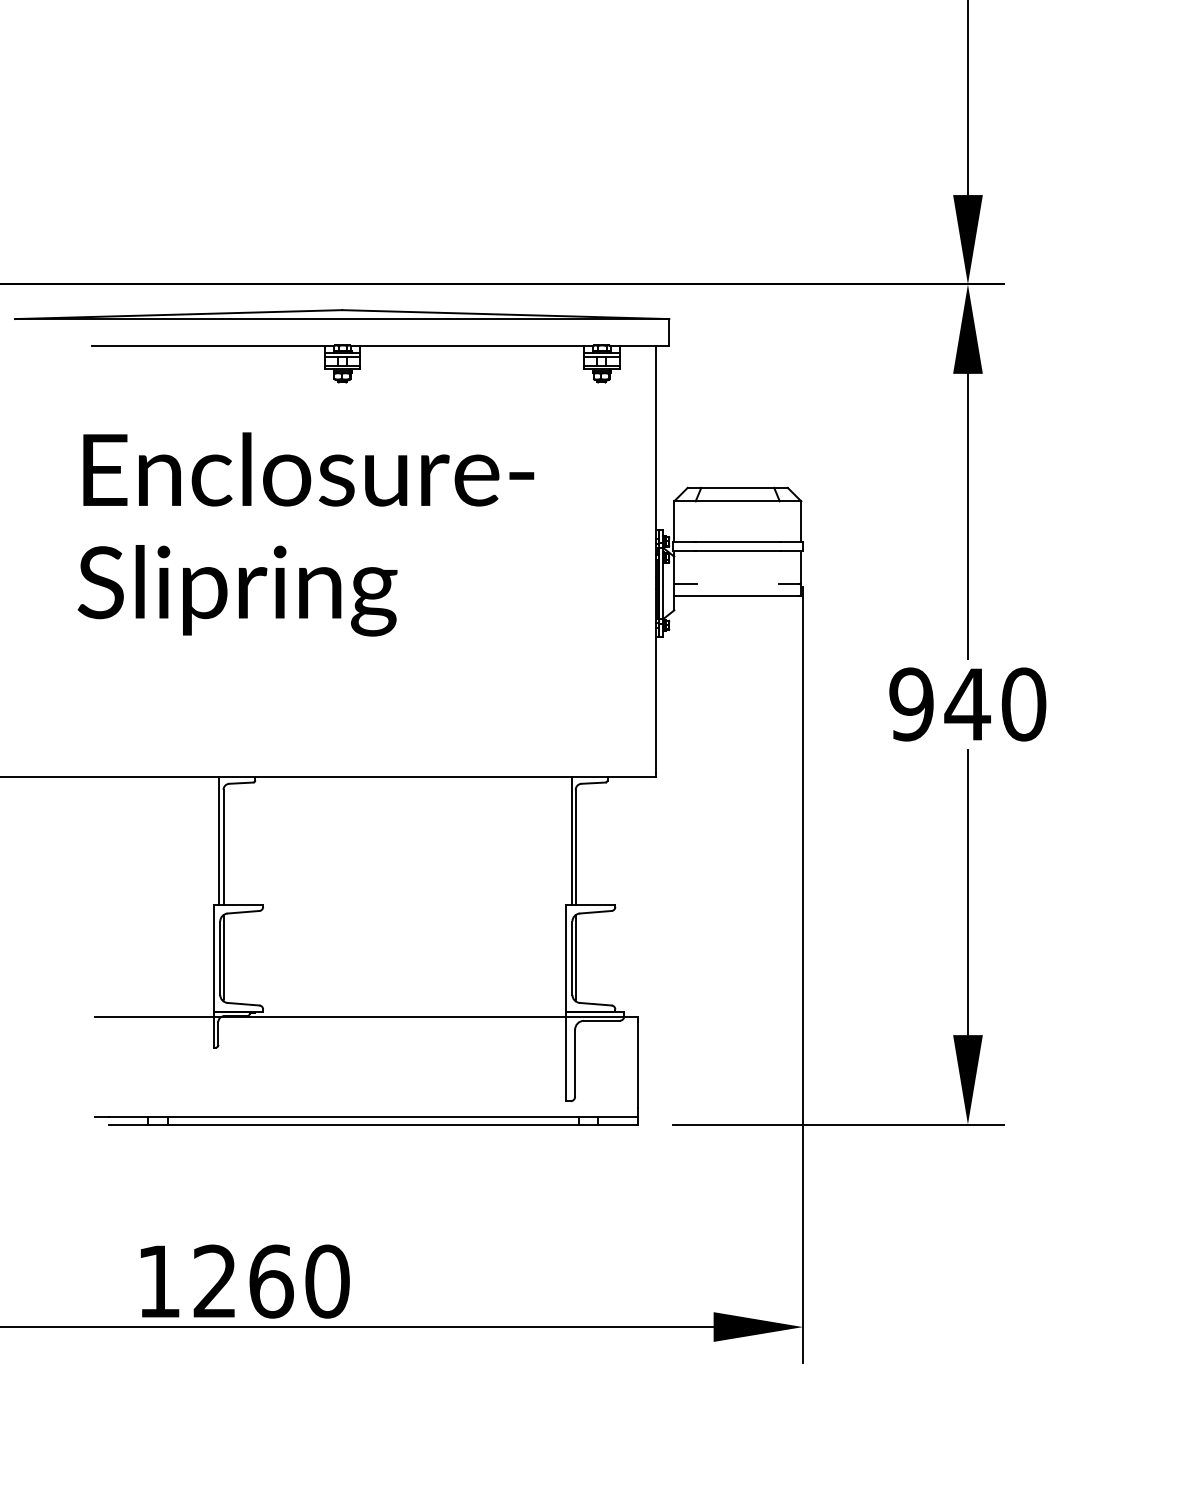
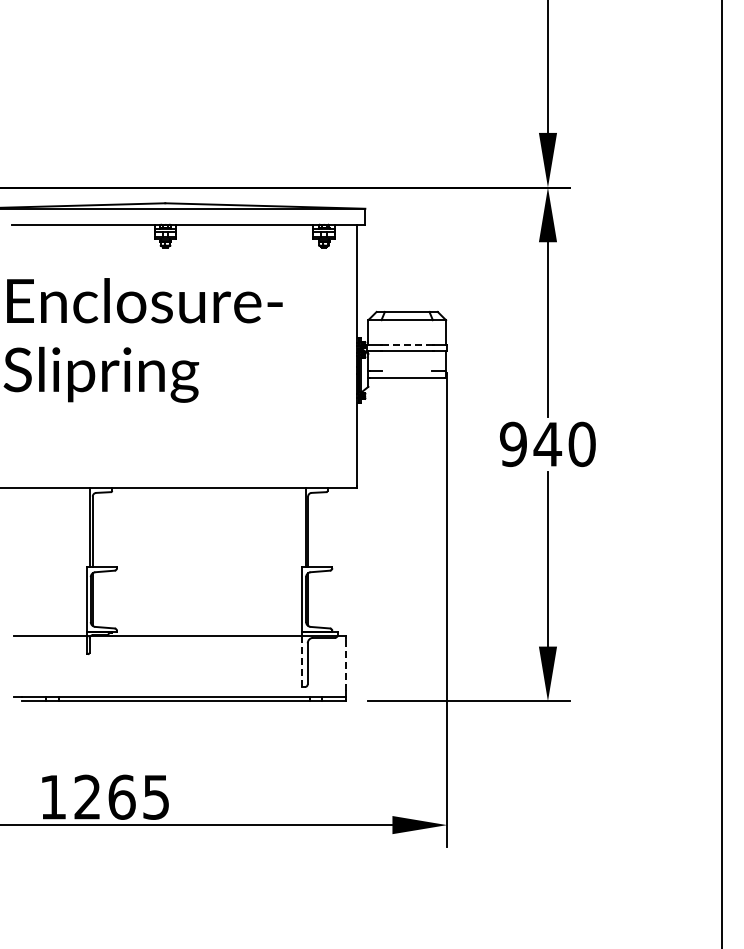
line: (738, 542) -> (407, 345), solid -> dashed
line: (566, 1059) -> (302, 661), solid -> dashed
line: (638, 1064) -> (346, 664), solid -> dashed
text: (326, 1280) -> (155, 796), 1260 -> 1265

